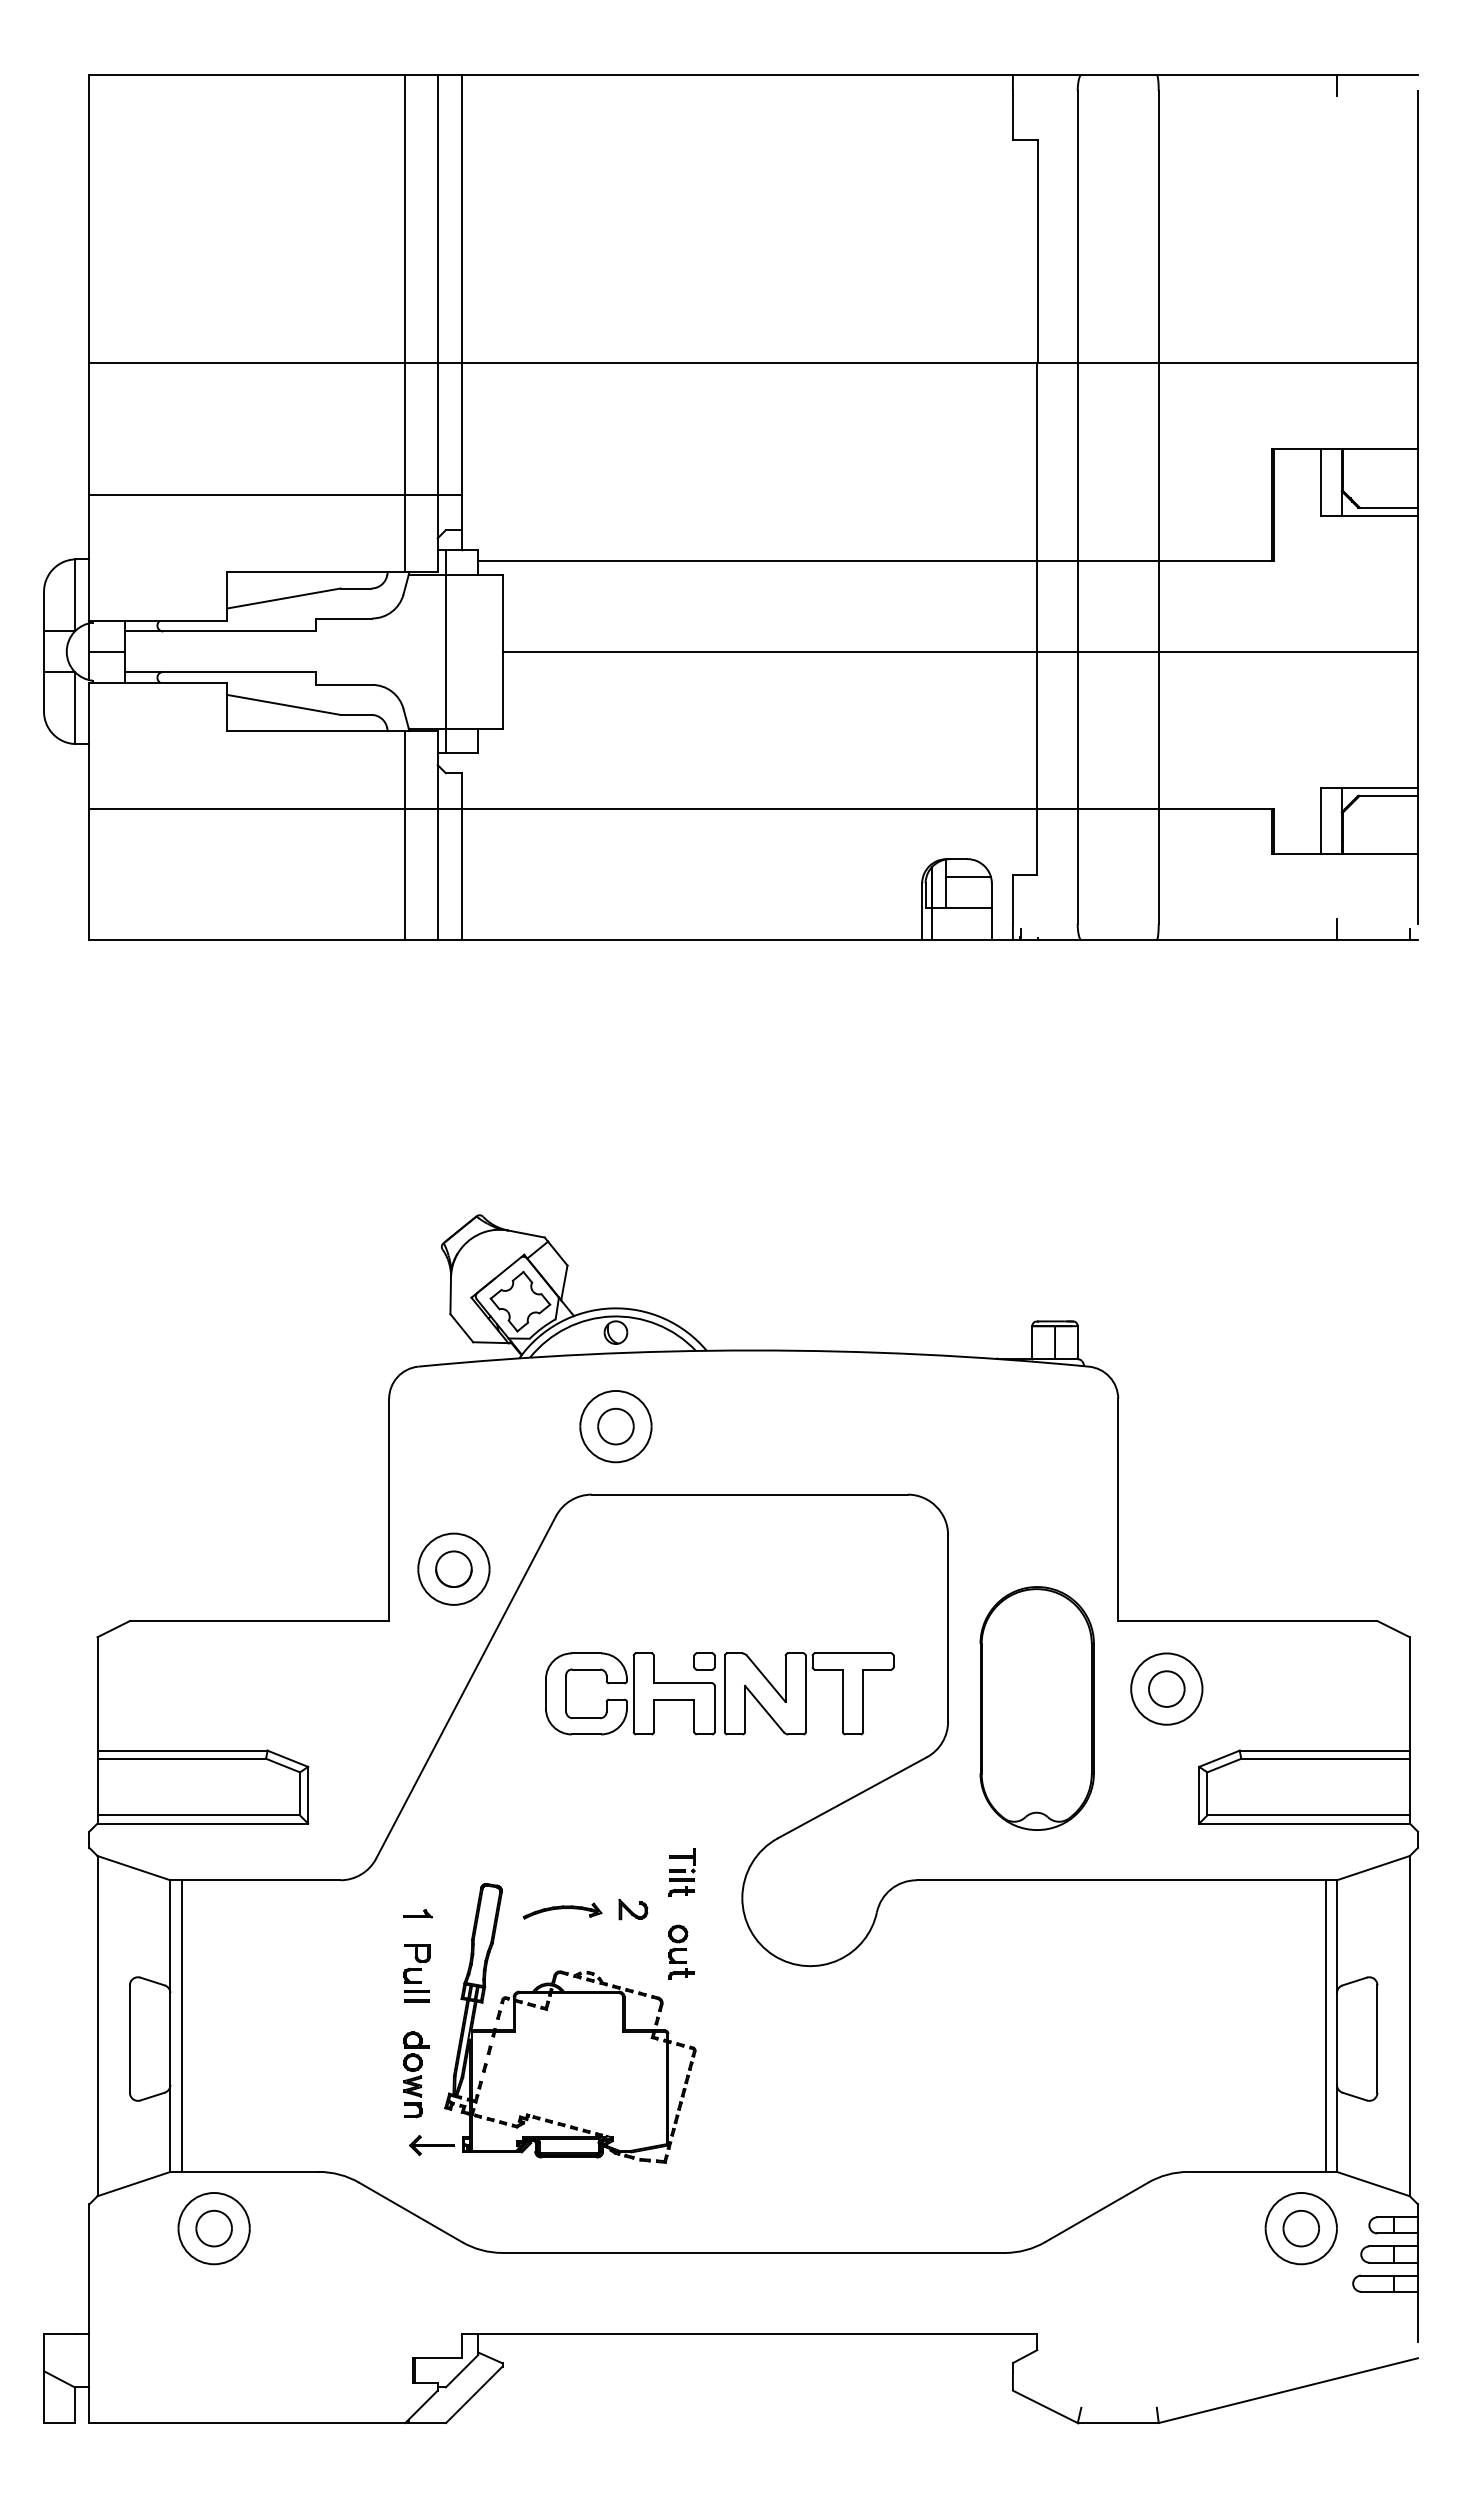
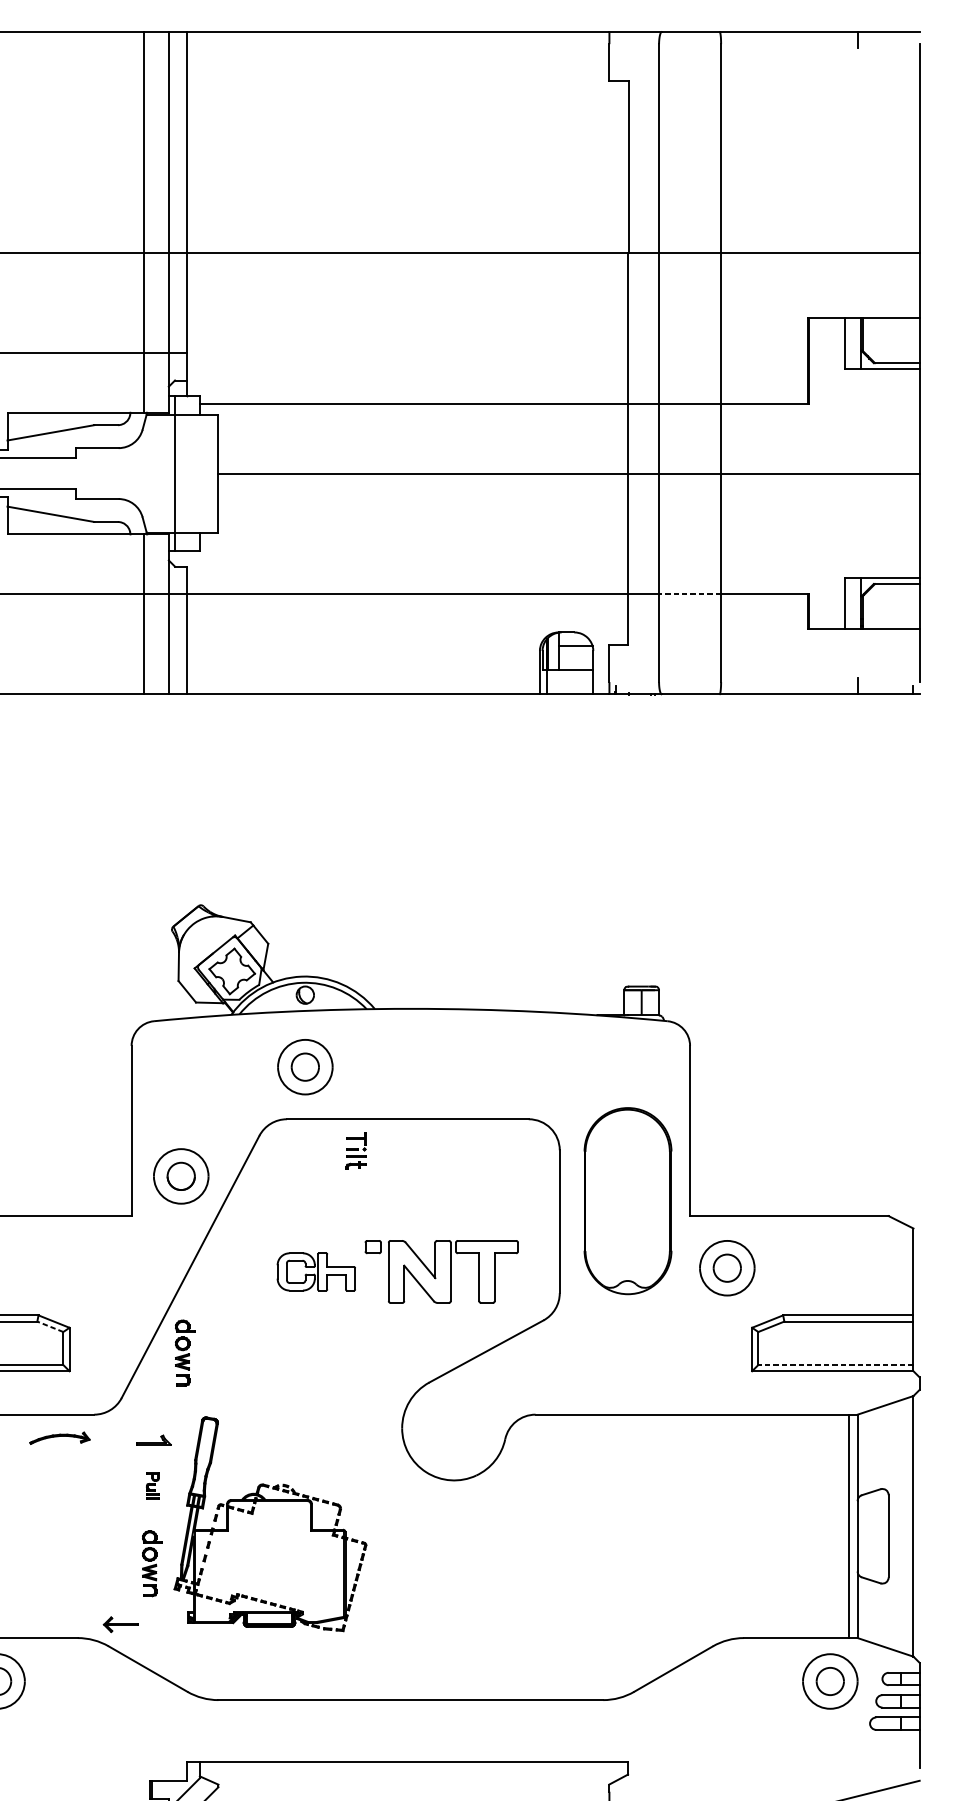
line: (1118, 808) -> (690, 593), solid -> dashed
part: (630, 1693) -> (316, 1271), size x0.6
part: (1036, 1708) -> (627, 1201), moved
line: (282, 1765) -> (49, 1326), solid -> dashed
part: (459, 1799) -> (185, 1352), added
line: (1308, 1815) -> (835, 1365), solid -> dashed
part: (681, 1872) -> (355, 1150), moved
part: (633, 1909) -> (318, 1437), removed
part: (562, 1910) -> (59, 1437), moved
part: (417, 1913) -> (153, 1440), size x1.6
part: (681, 1951) -> (355, 1469), removed
part: (416, 1973) -> (152, 1486), size x0.6
part: (431, 2145) -> (120, 1624), moved

